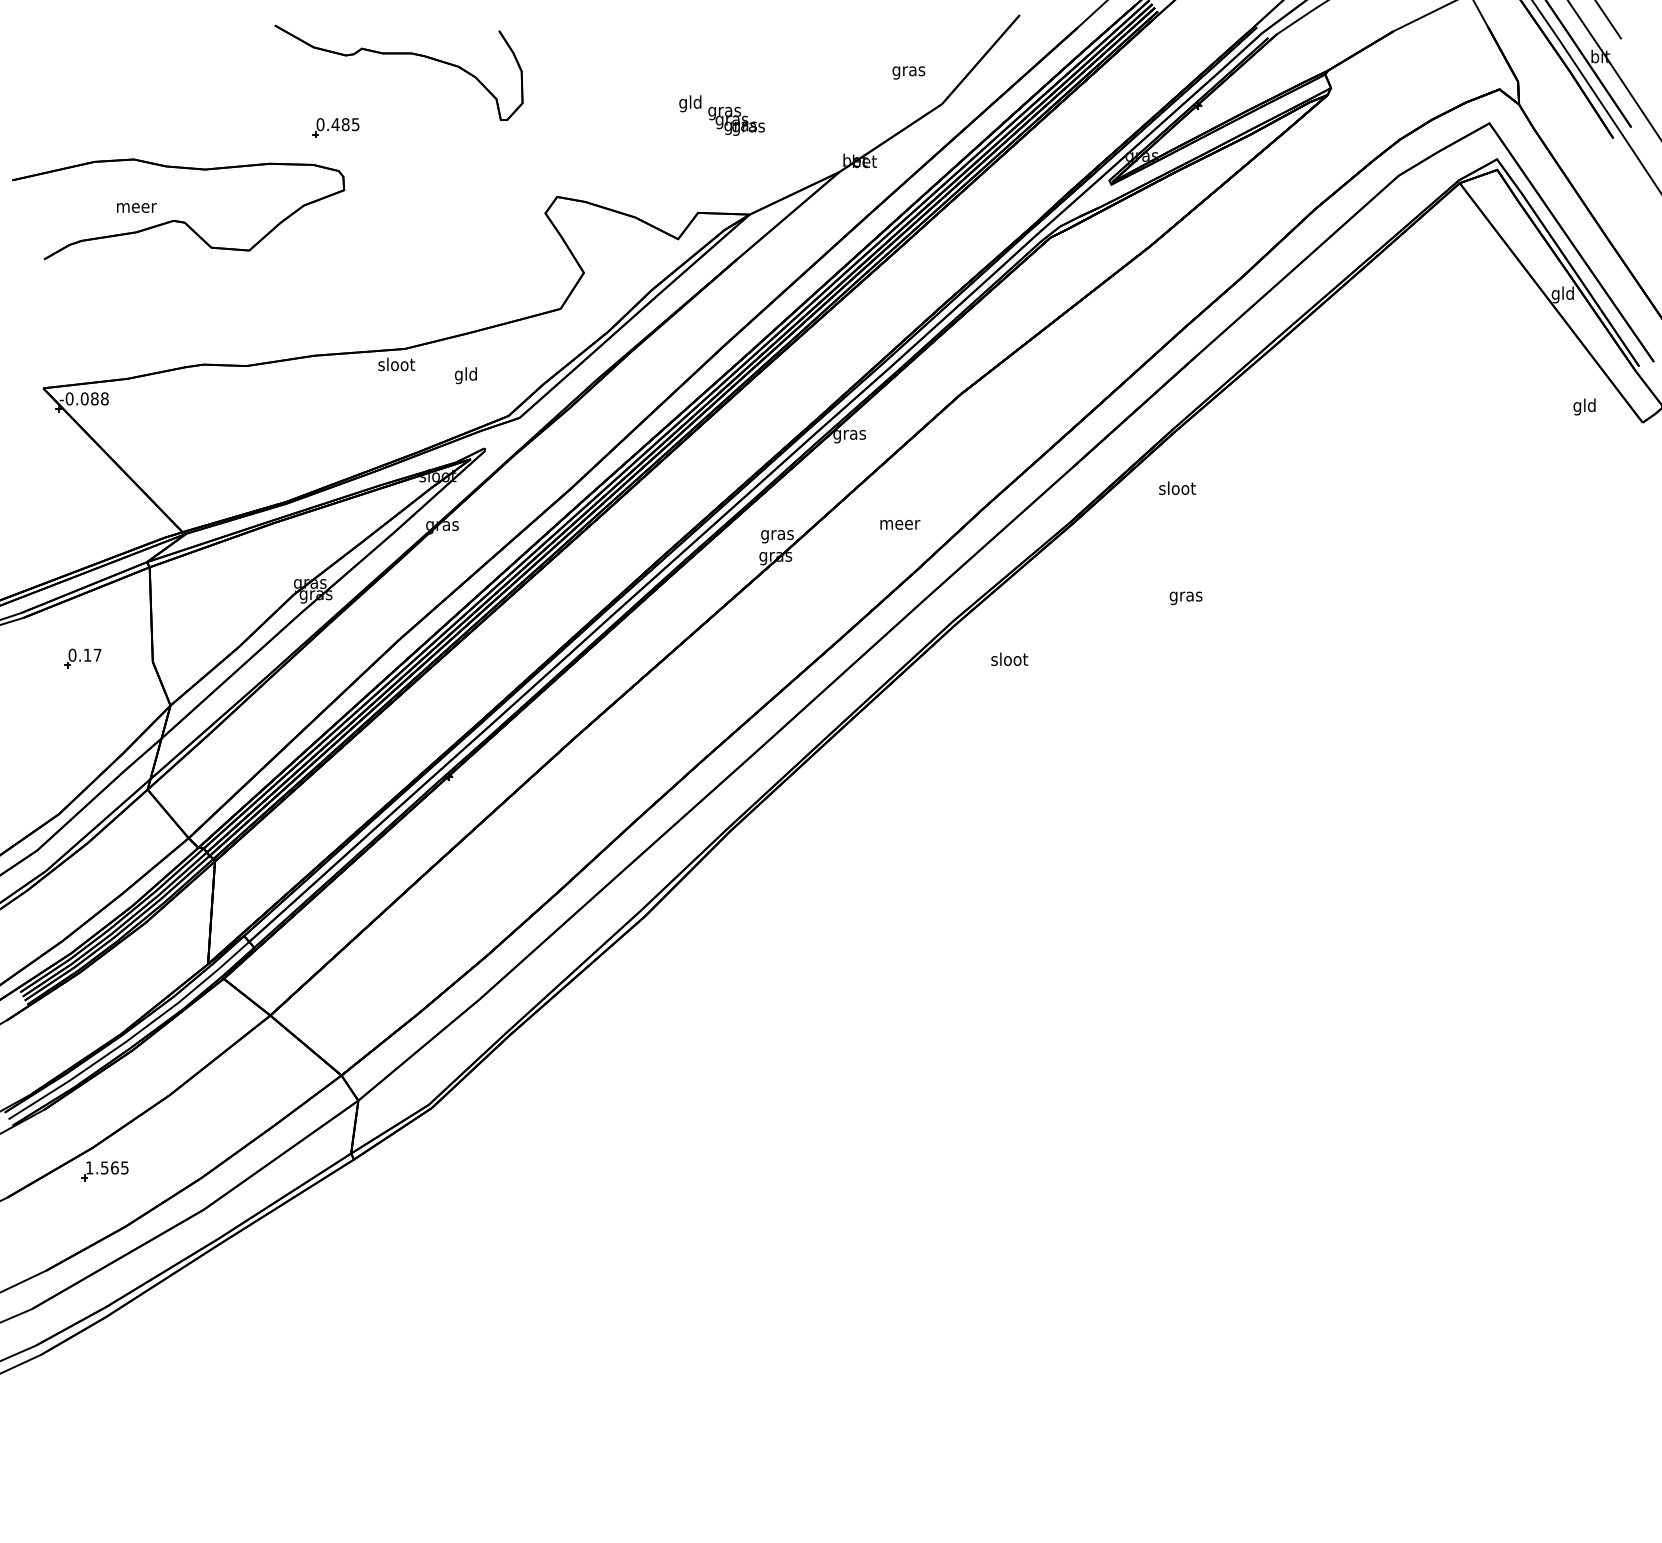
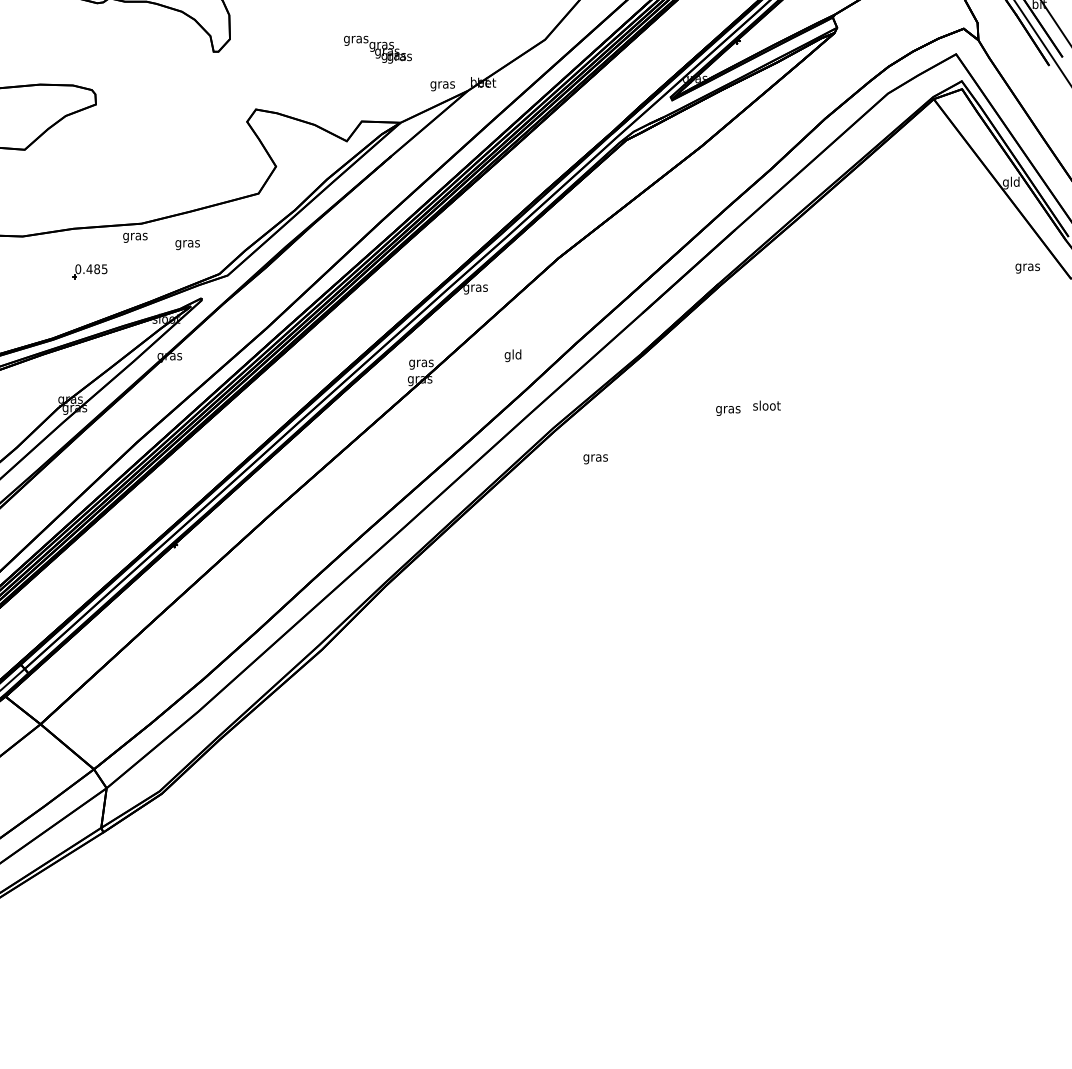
text: (908, 72) -> (442, 85), moved
text: (690, 103) -> (356, 39), gld -> gras
part: (335, 127) -> (89, 271), moved
text: (396, 365) -> (135, 236), sloot -> gras
text: (465, 375) -> (187, 243), gld -> gras
text: (1584, 406) -> (1027, 266), gld -> gras
text: (1177, 487) -> (766, 405), moved
text: (900, 524) -> (513, 355), meer -> gld
text: (1009, 660) -> (595, 457), sloot -> gras

